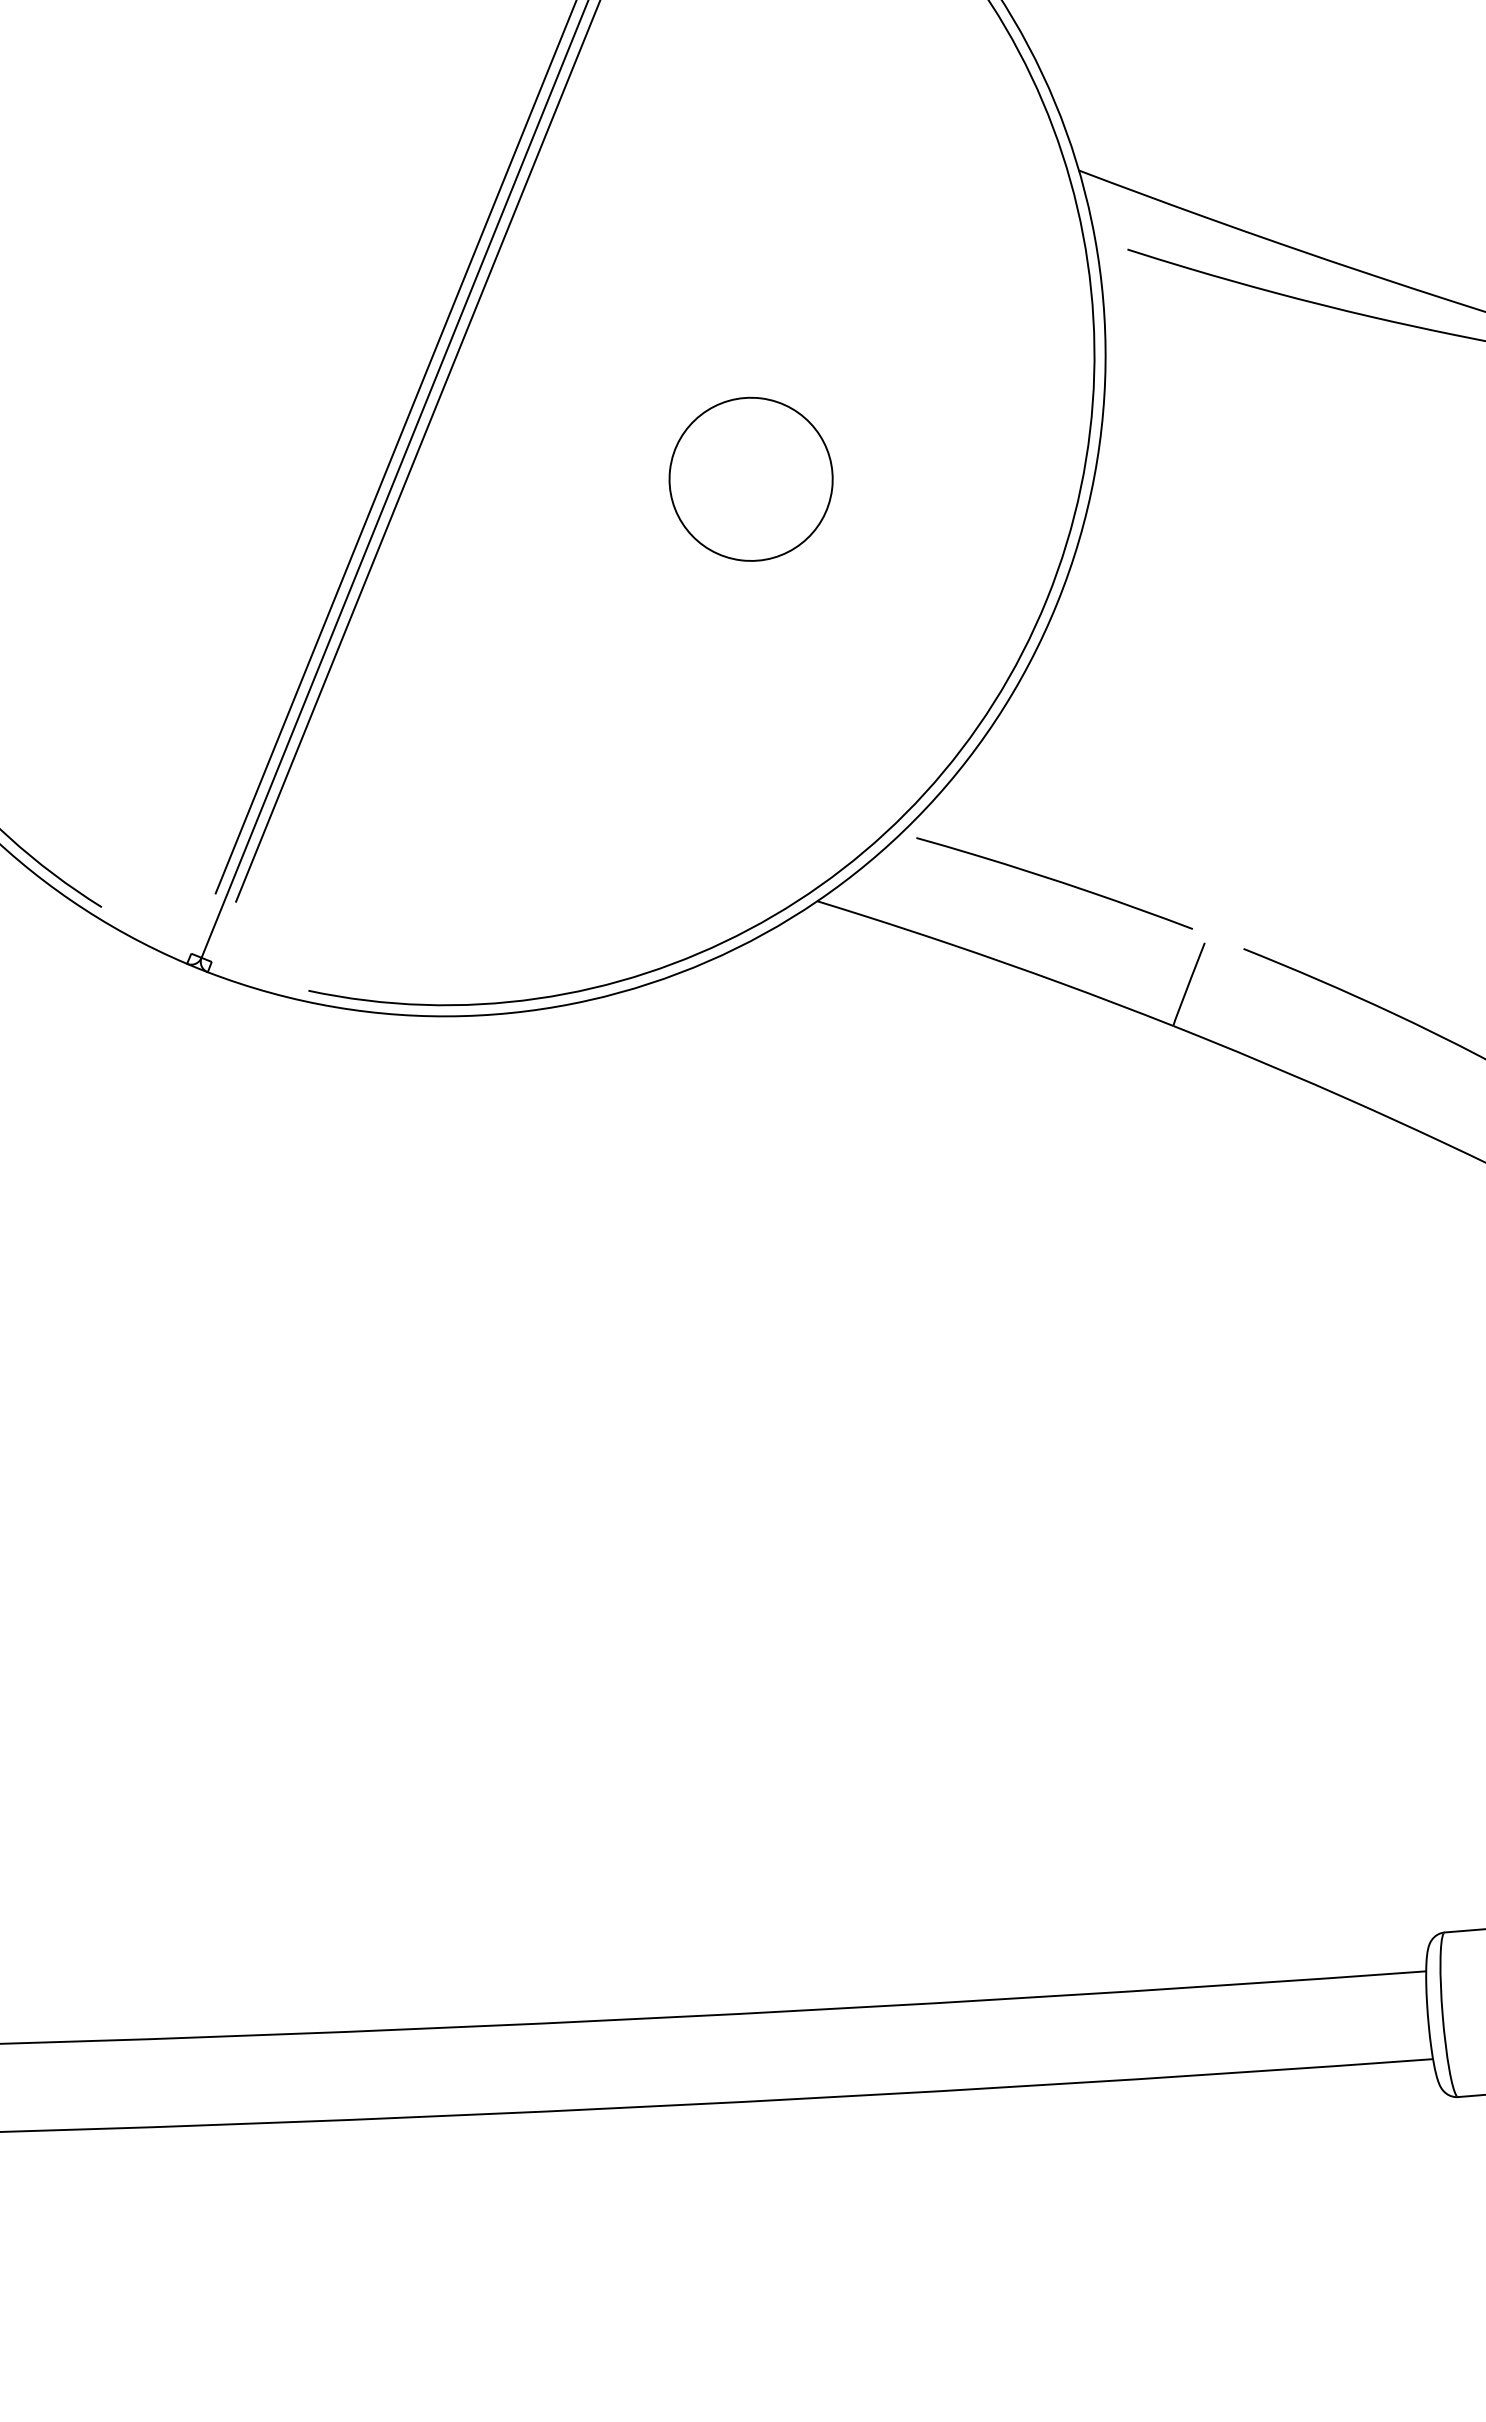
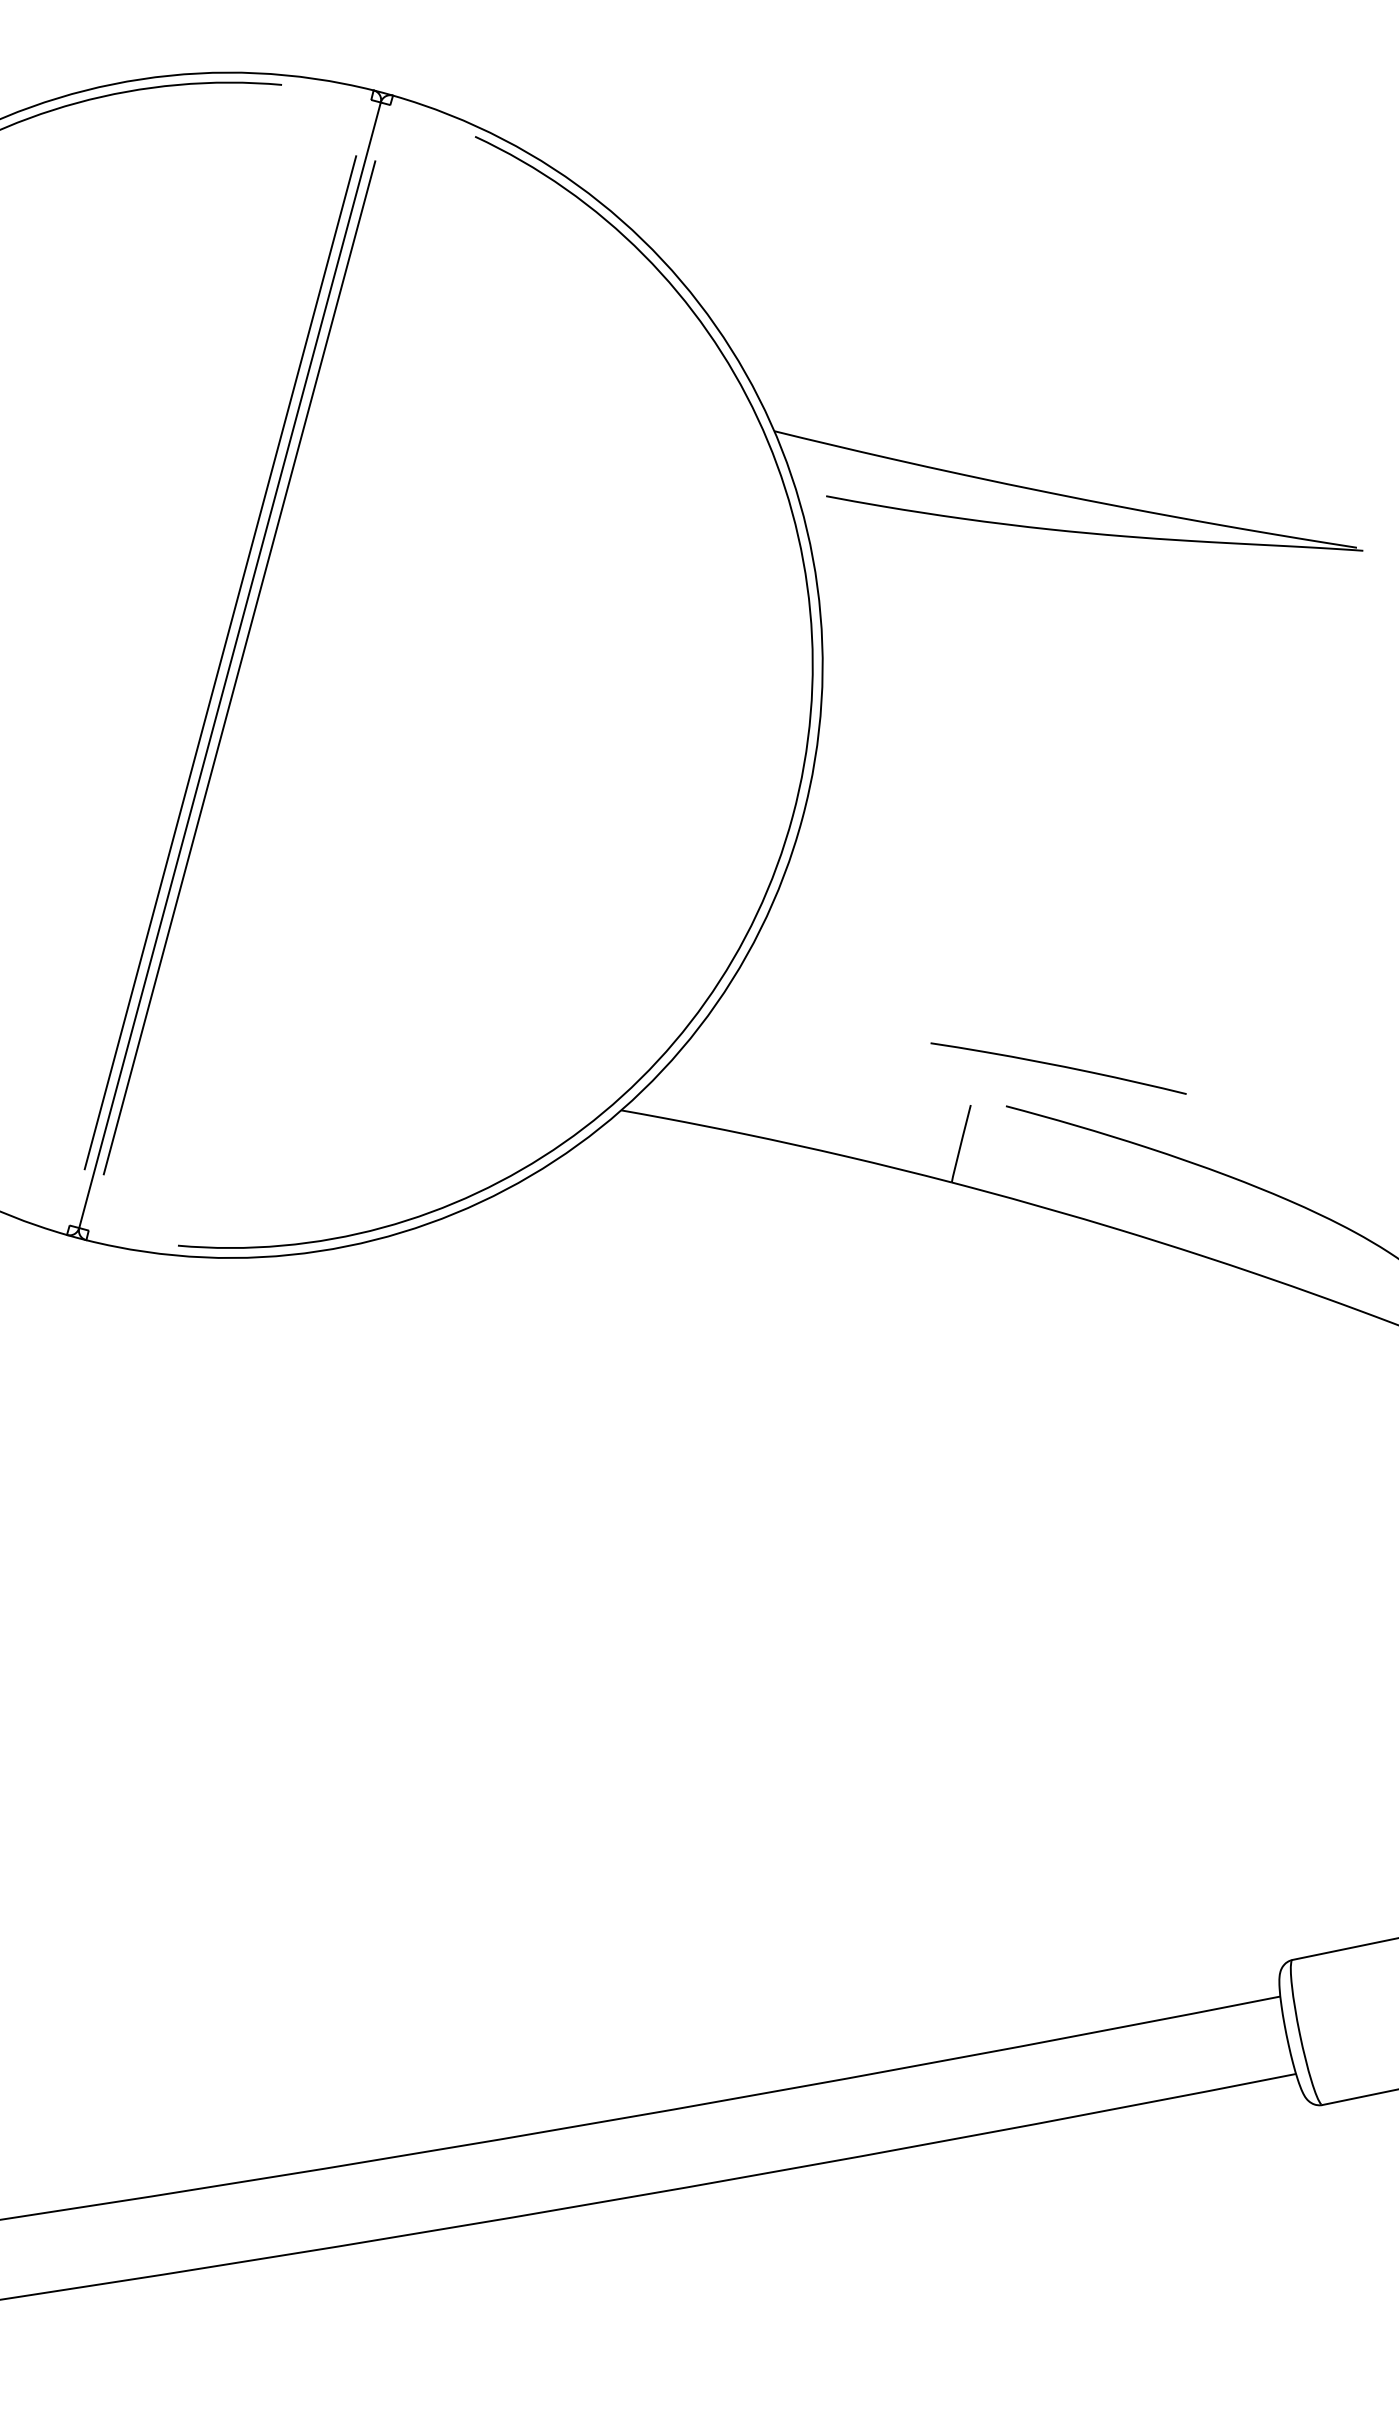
circle: (751, 478) -> (516, 741), removed
curve: (1054, 881) -> (1058, 1066), moved

